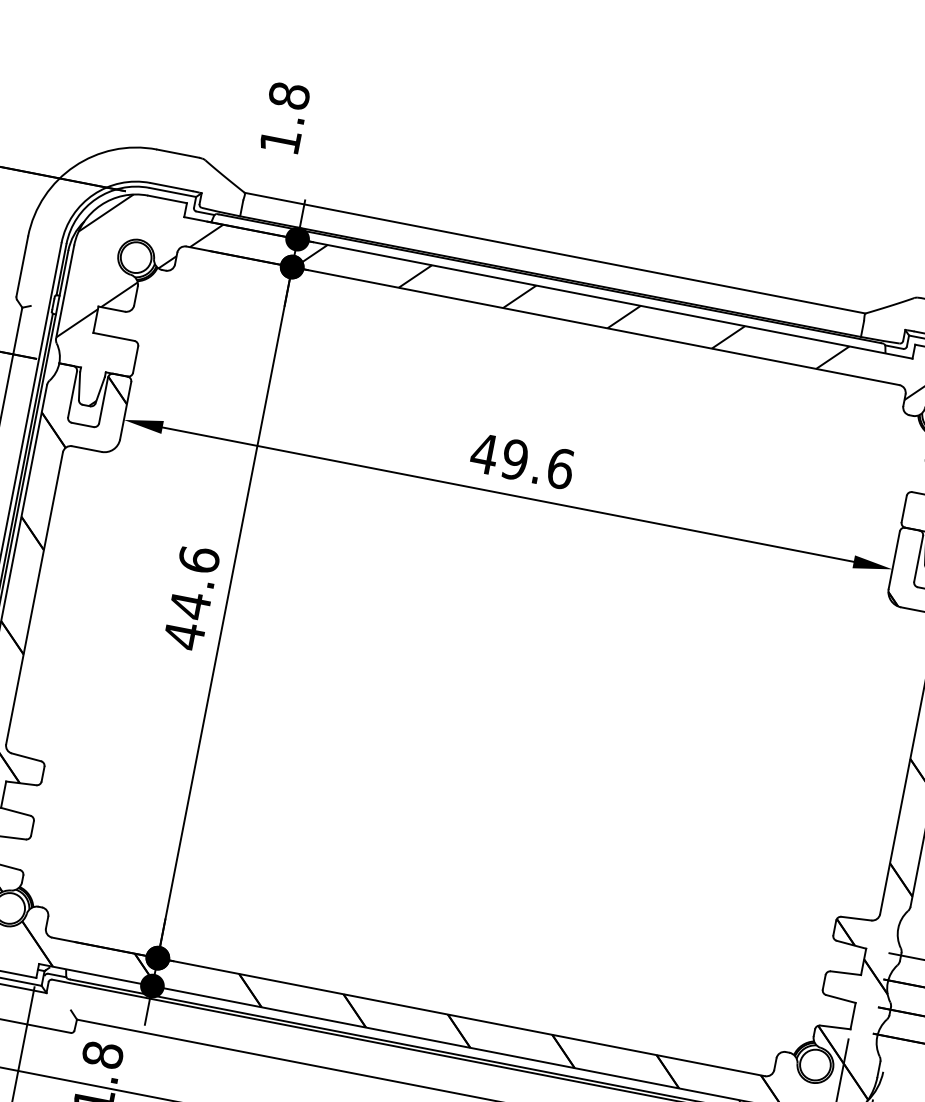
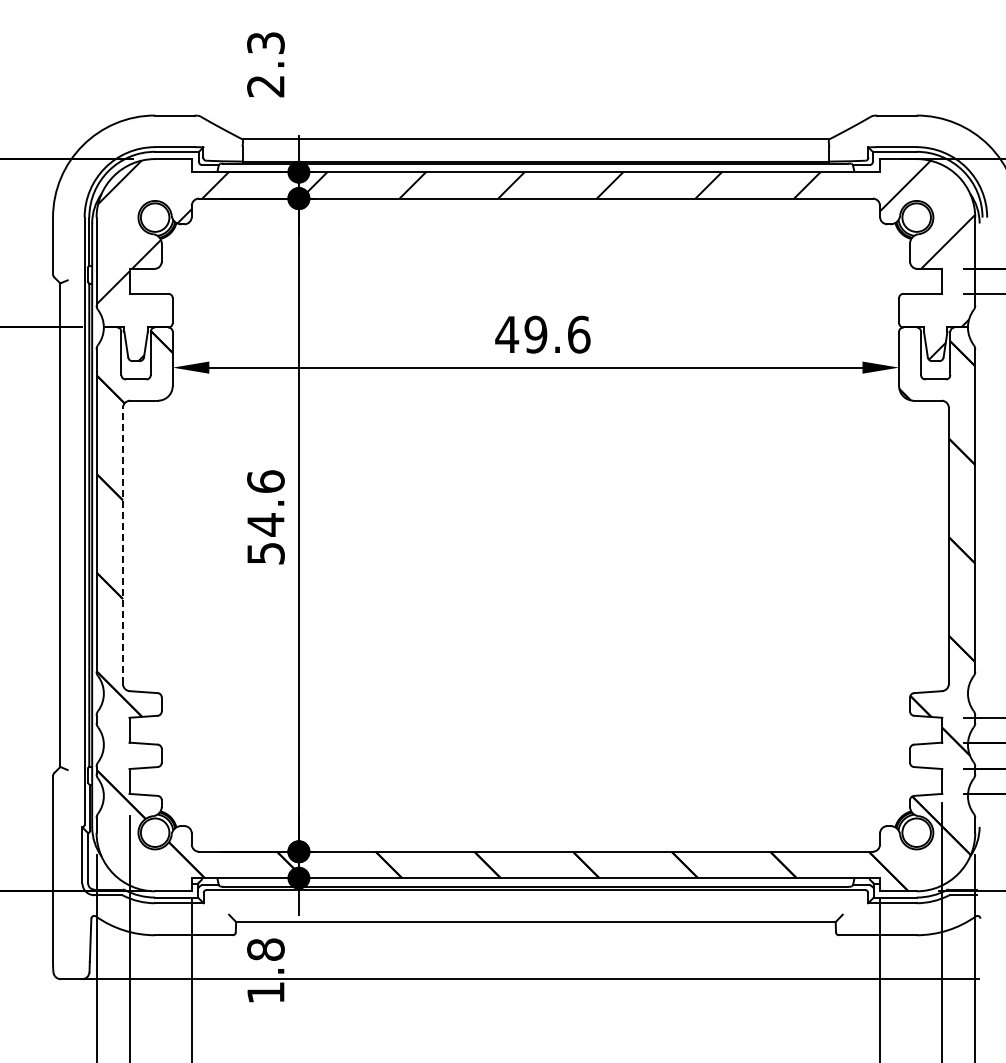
text: (284, 118) -> (265, 64), 1.8 -> 2.3
line: (34, 597) -> (122, 545), solid -> dashed
text: (183, 635) -> (265, 553), 44.6 -> 54.6

